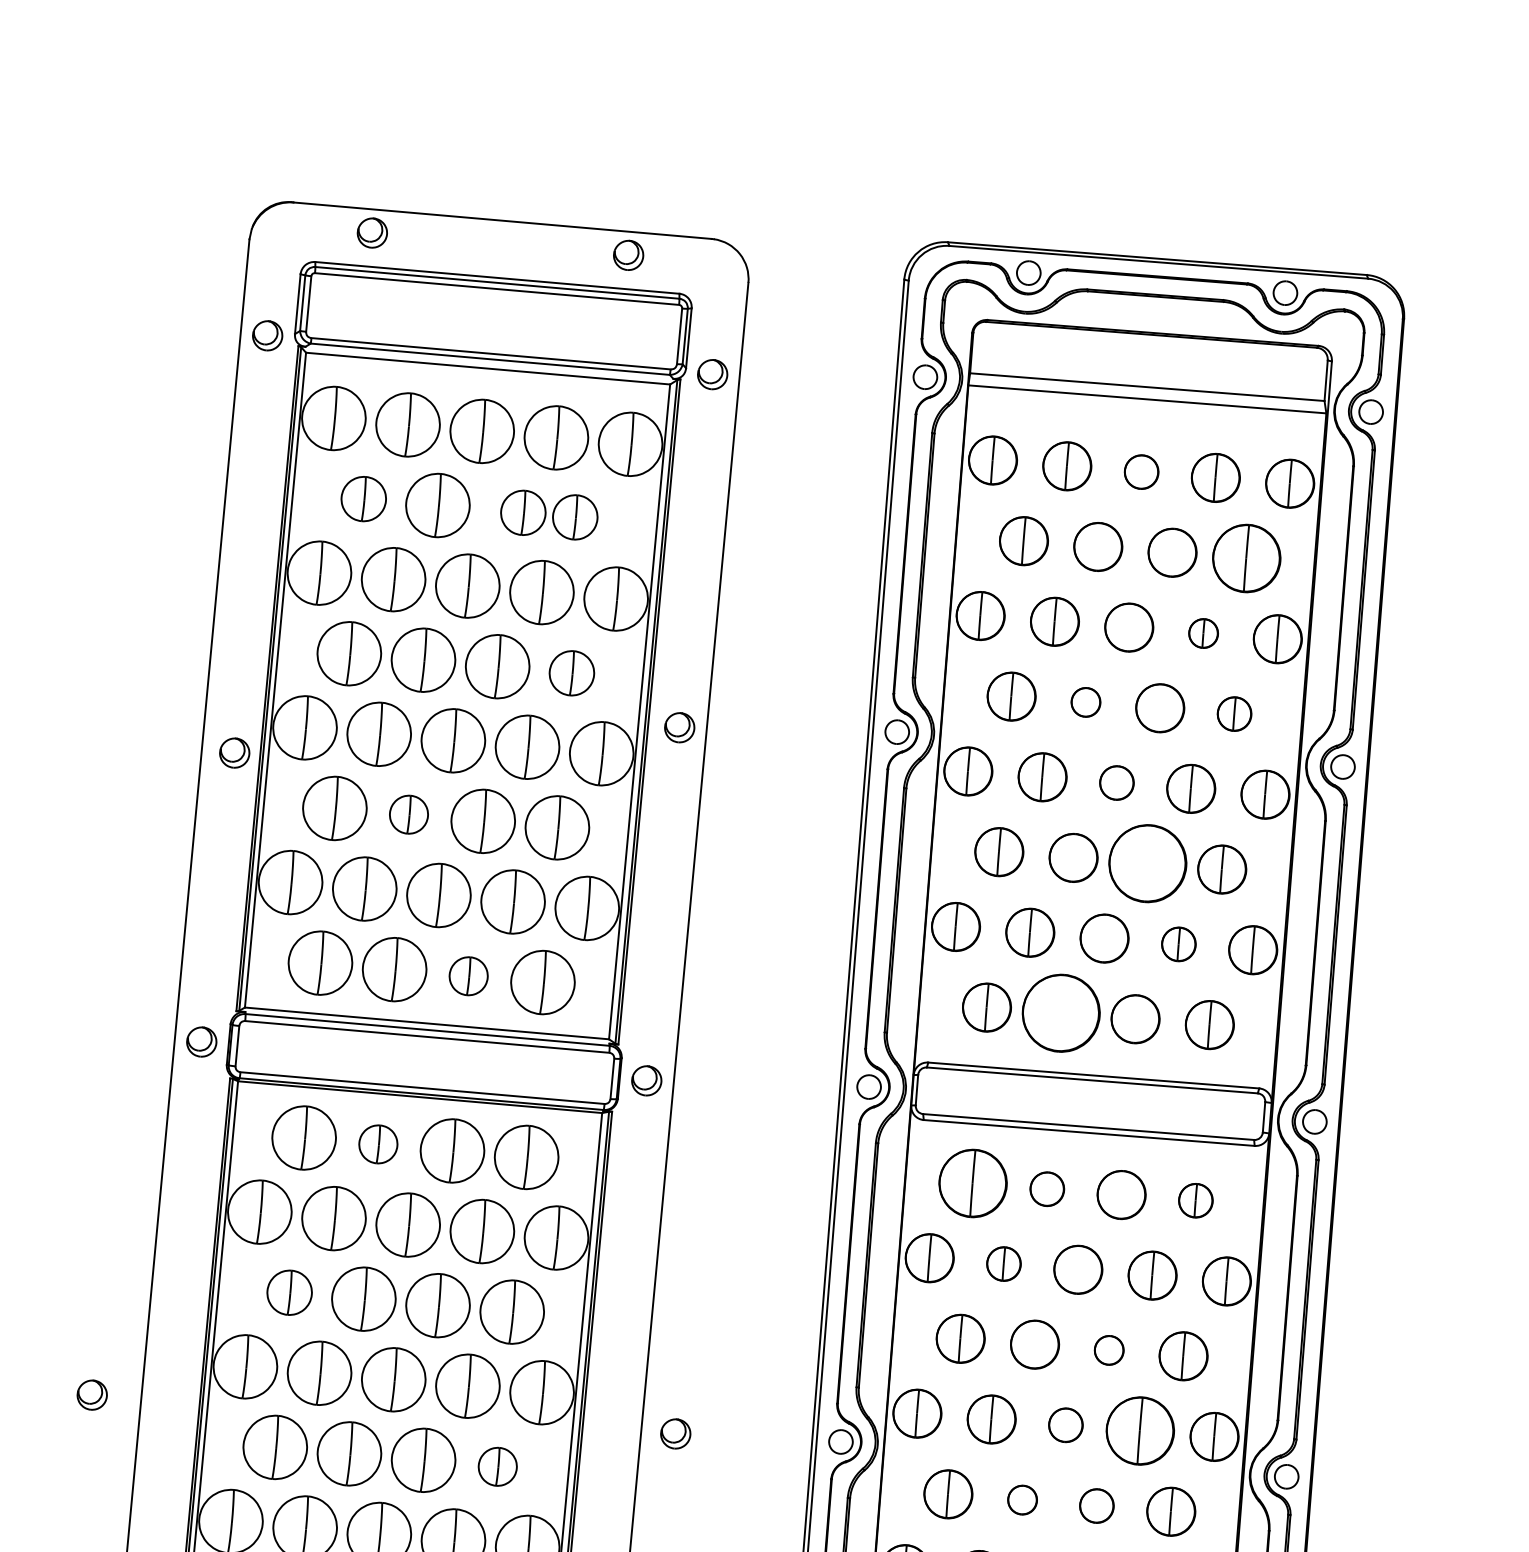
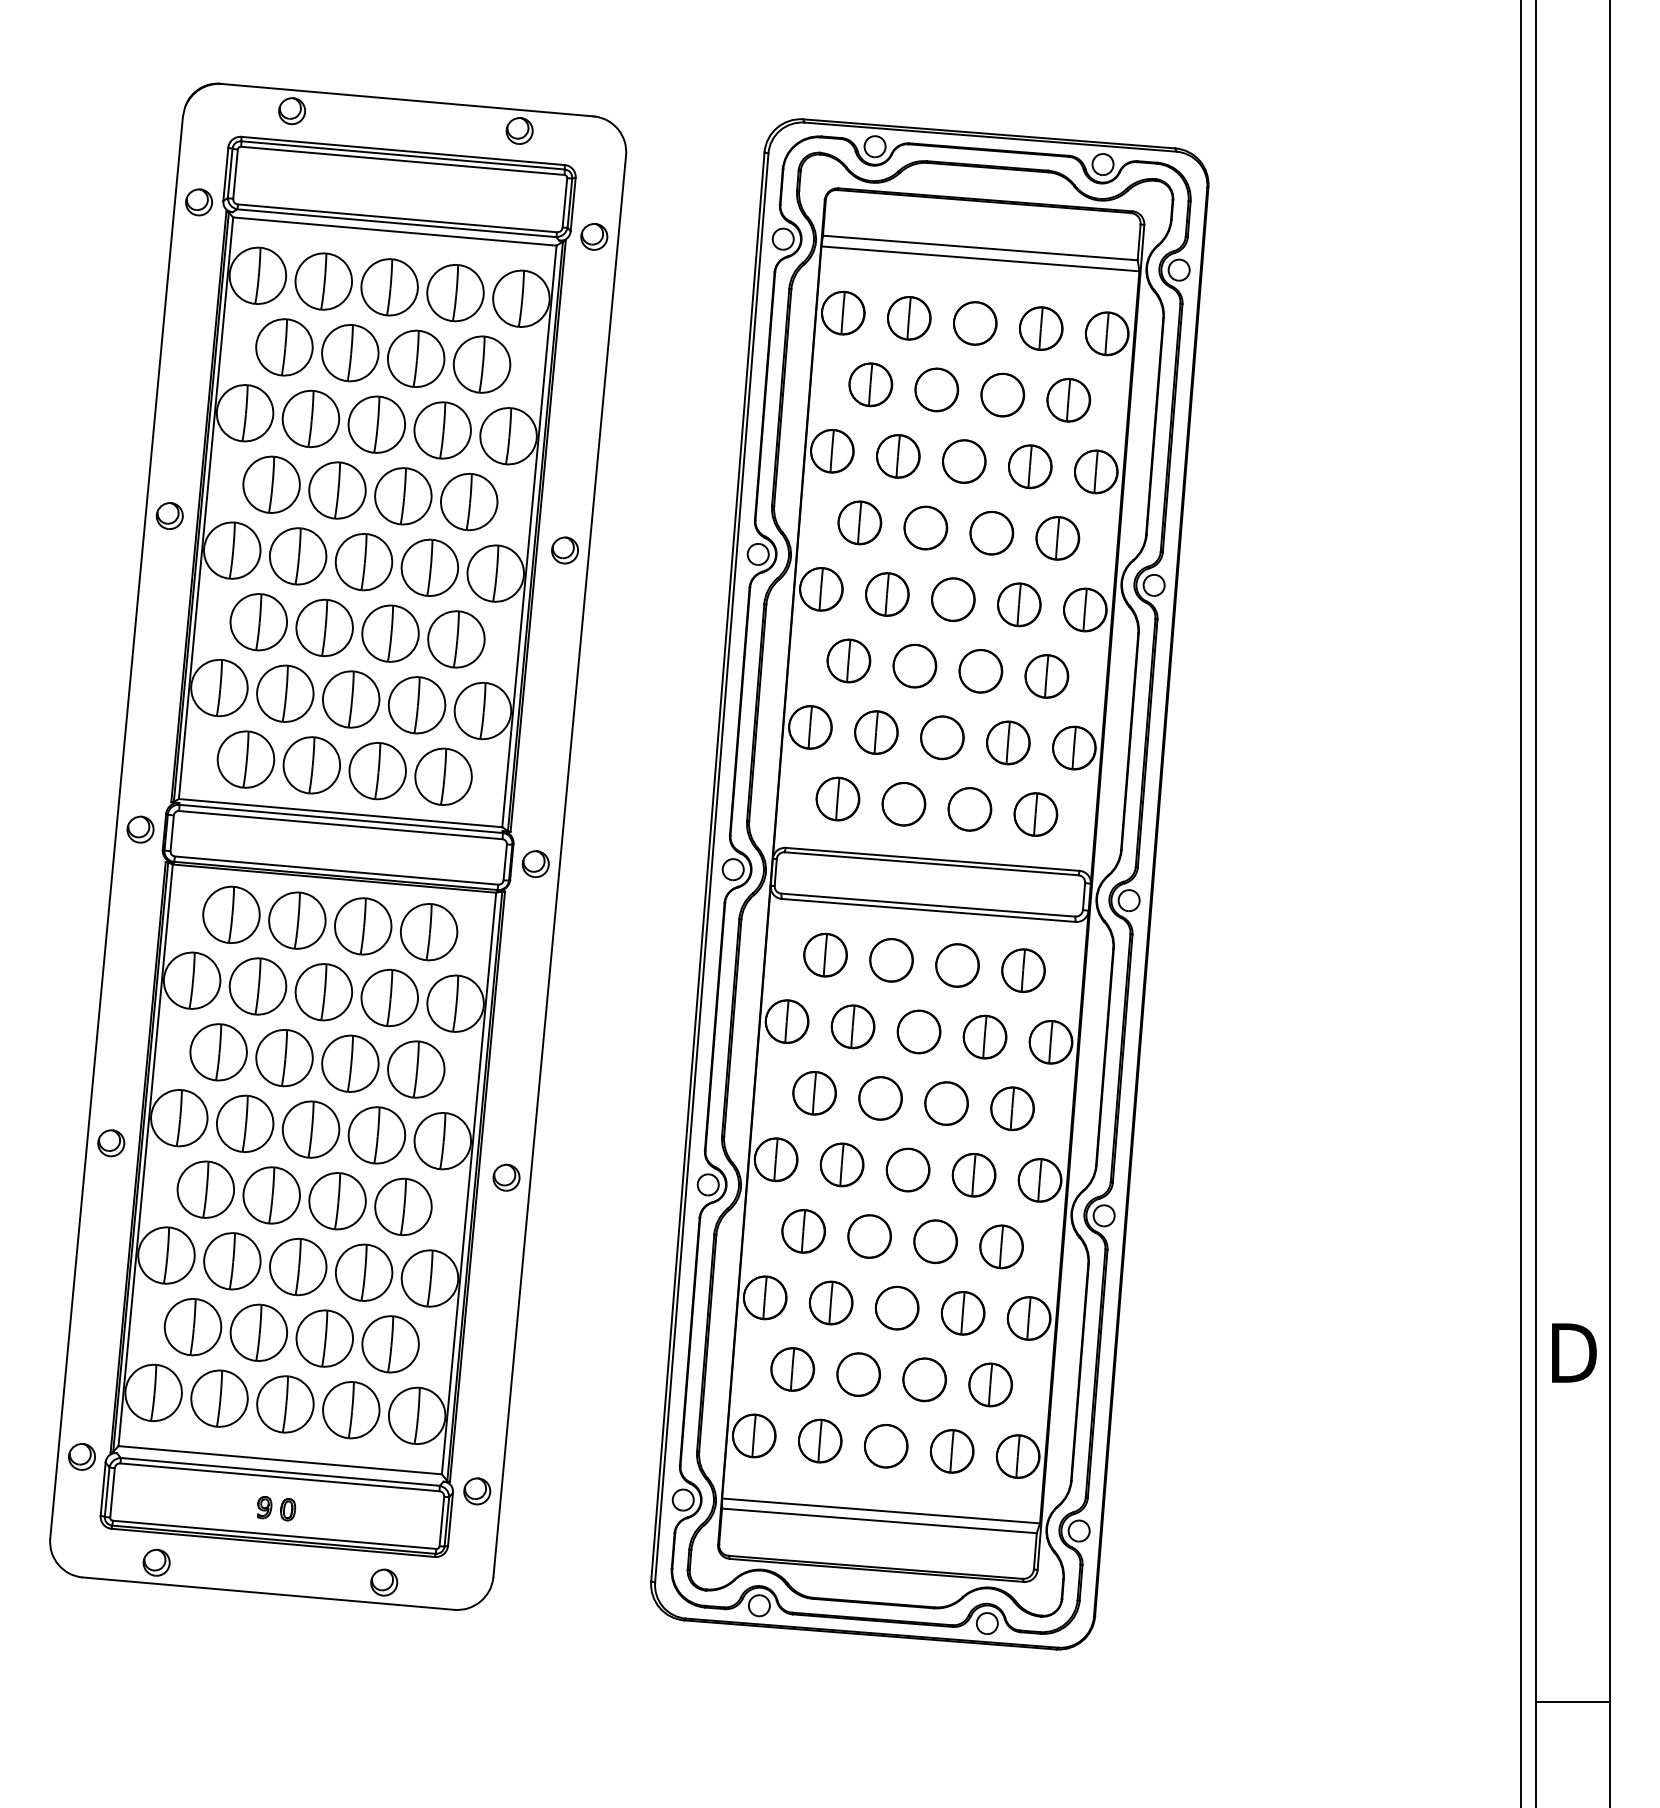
part: (1141, 472) -> (975, 323), size x1.43
part: (363, 499) -> (284, 347), size x1.43
part: (549, 514) -> (449, 361), size x1.43
part: (1246, 558) -> (1068, 400), size x0.71
part: (1203, 633) -> (1030, 466), size x1.67
part: (572, 673) -> (469, 502), size x1.43
part: (1085, 701) -> (925, 527), size x1.67
part: (1234, 714) -> (1057, 538), size x1.43
part: (234, 752) -> (169, 515), moved
part: (1117, 782) -> (953, 599), size x1.43
part: (408, 814) -> (324, 627), size x1.67
part: (1147, 863) -> (980, 671), size x0.62
part: (1179, 943) -> (1008, 742), size x1.43
part: (468, 976) -> (377, 771), size x1.67
part: (1060, 1013) -> (903, 804), size x0.62
part: (378, 1144) -> (297, 920), size x1.67
part: (972, 1182) -> (825, 954), size x0.71
part: (1047, 1189) -> (891, 960), size x1.43
part: (1195, 1200) -> (1023, 970), size x1.43
part: (1003, 1263) -> (852, 1026), size x1.43
part: (289, 1292) -> (218, 1052), size x1.43
part: (1109, 1350) -> (946, 1103), size x1.67
part: (92, 1395) -> (111, 1143), moved
part: (1065, 1424) -> (907, 1169), size x1.43
part: (1139, 1431) -> (973, 1175), size x0.71
part: (675, 1433) -> (506, 1177), moved
part: (497, 1466) -> (403, 1206), size x1.67
part: (1022, 1500) -> (869, 1236), size x1.67
part: (1096, 1505) -> (935, 1241), size x1.43

